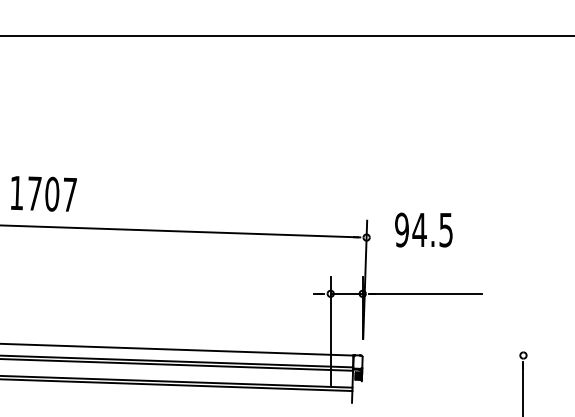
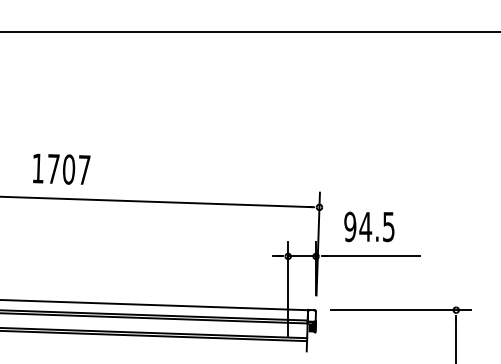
text: (43, 193) -> (61, 168), moved
text: (423, 229) -> (369, 226), moved
line: (459, 355) -> (400, 310), added

